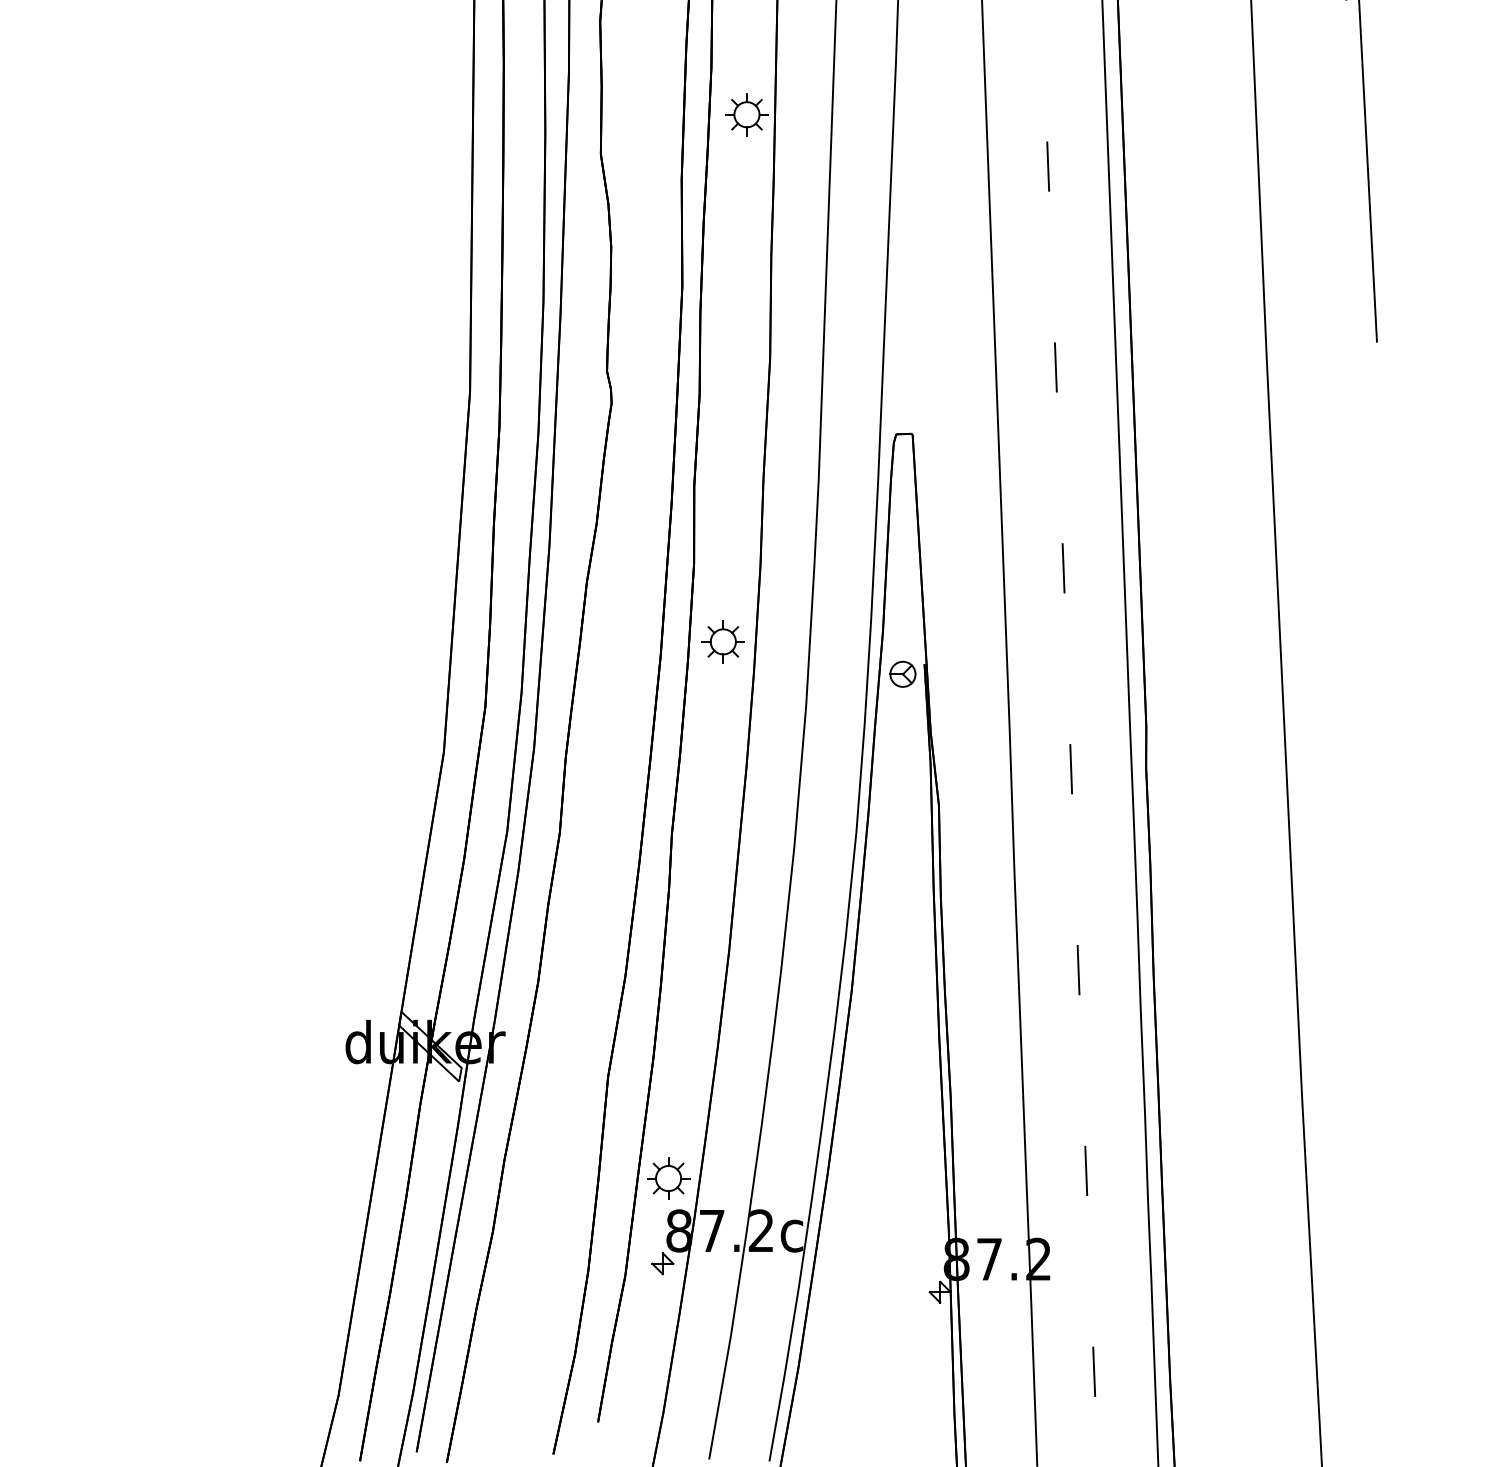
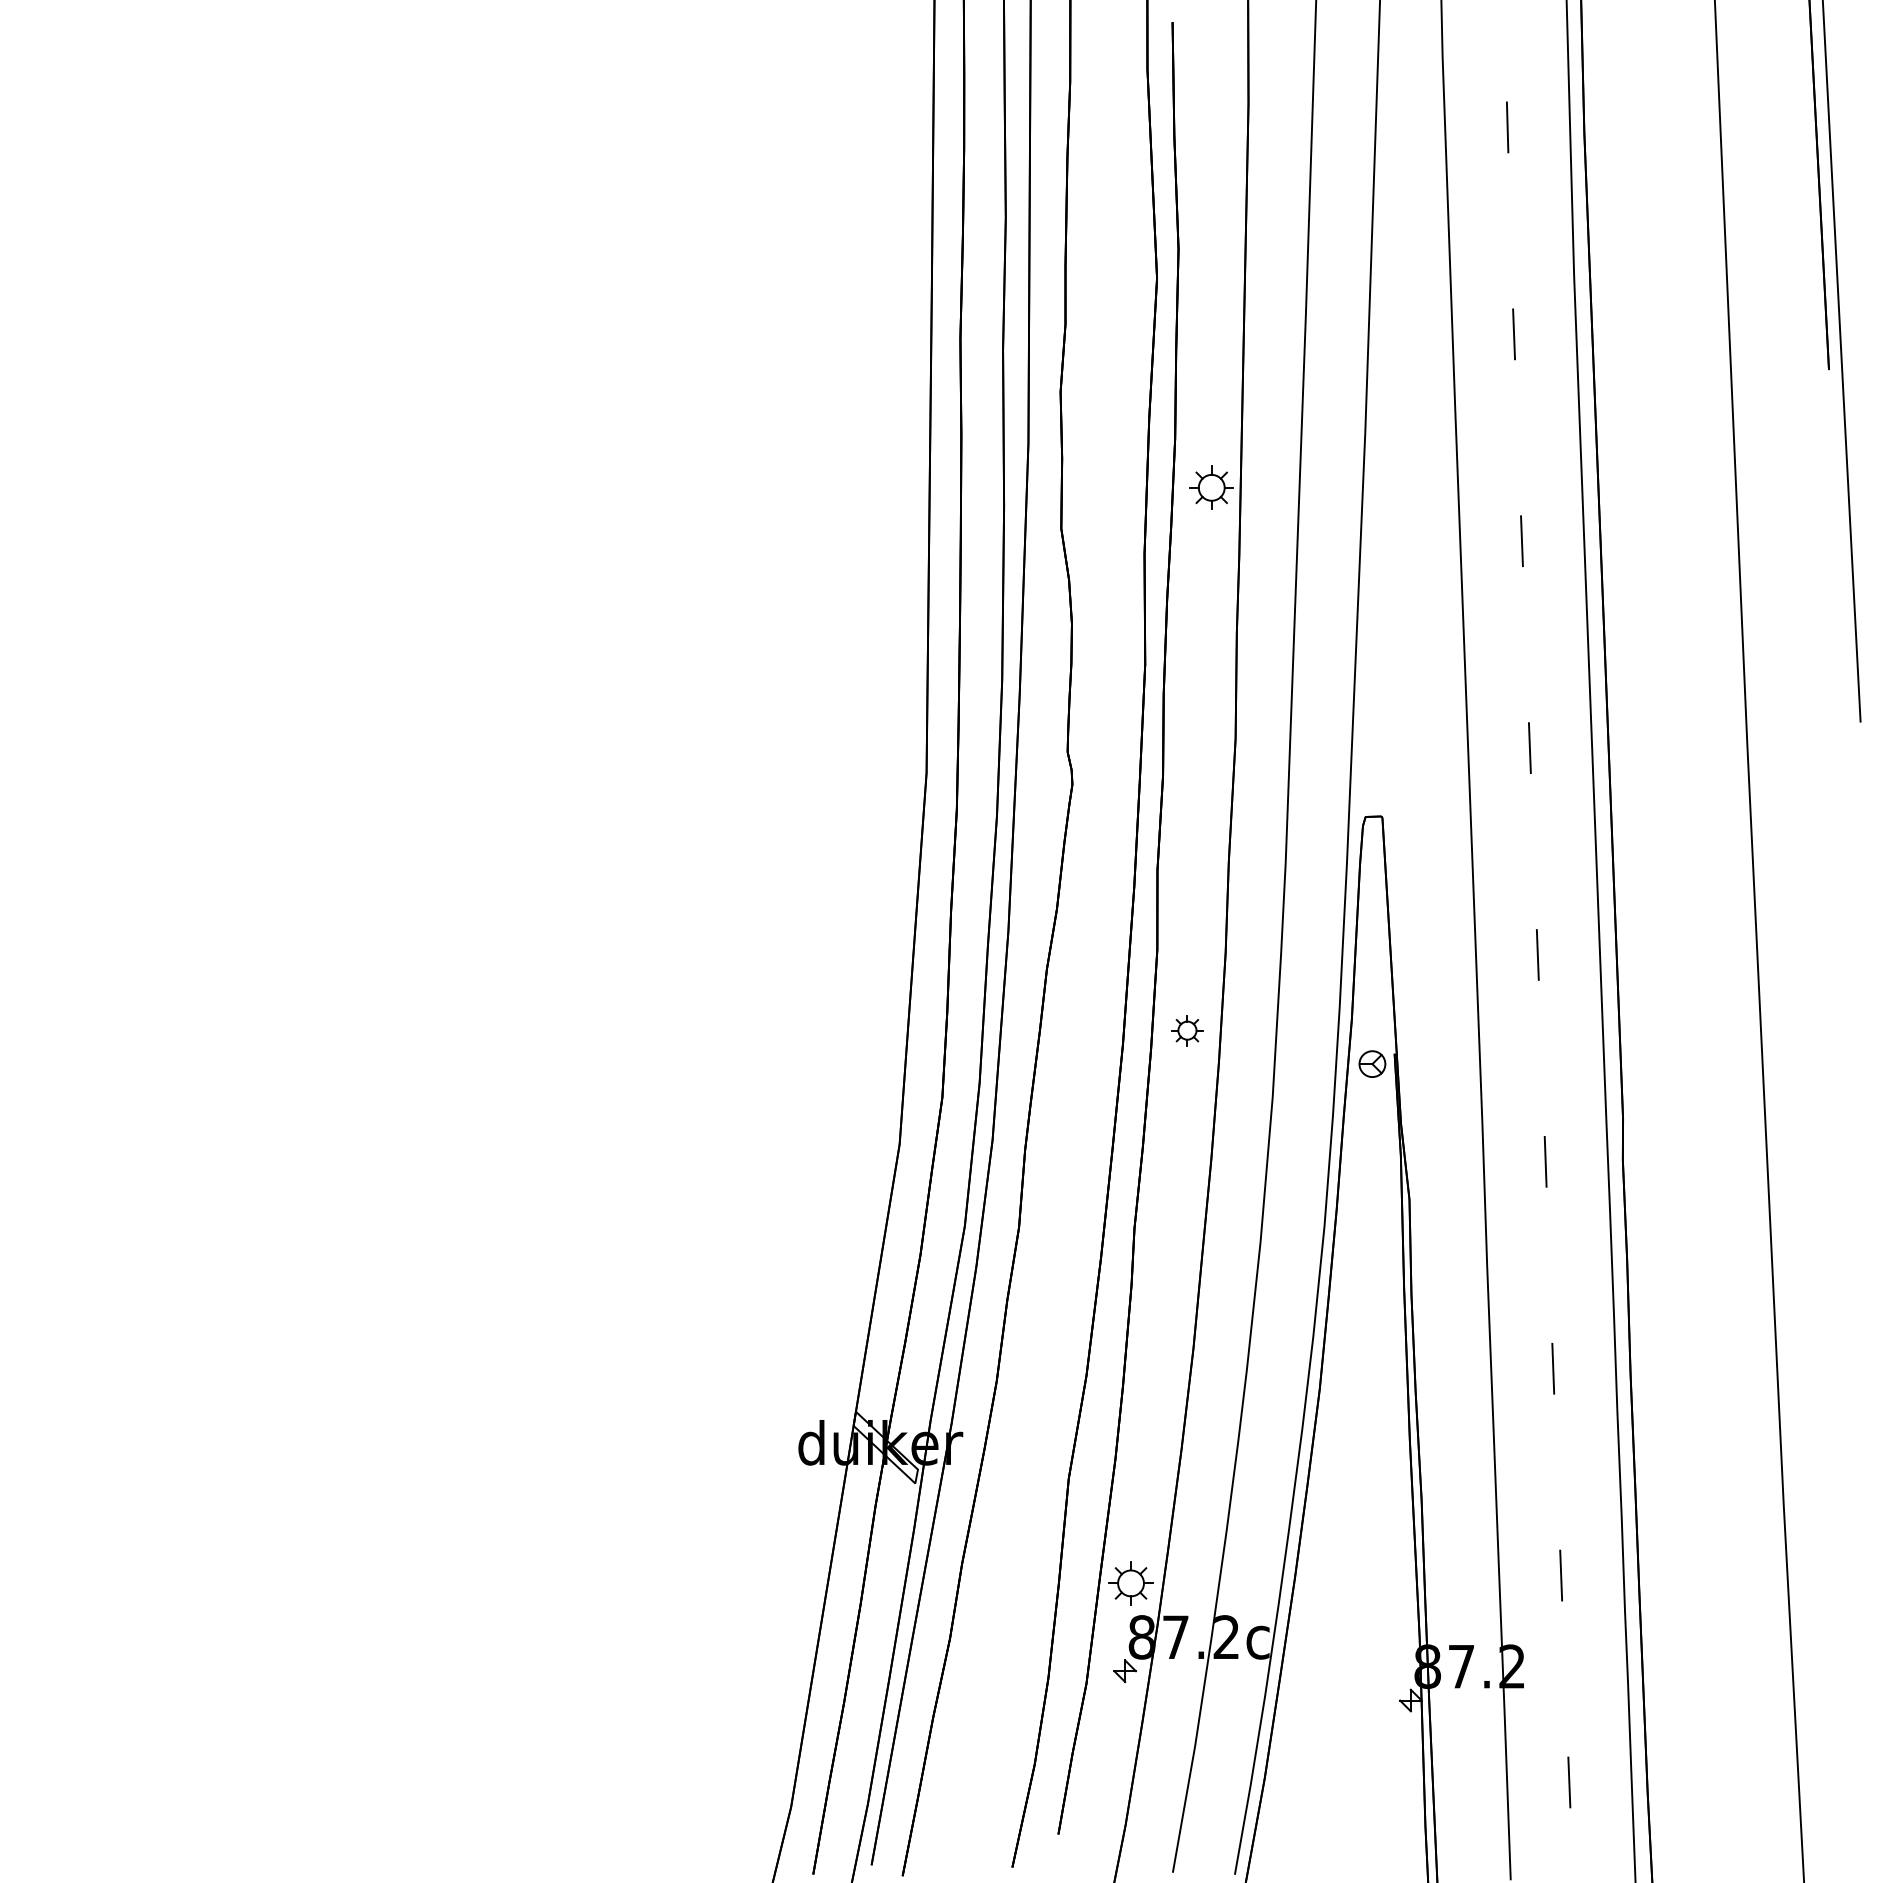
part: (723, 641) -> (1187, 1030), size x0.7

